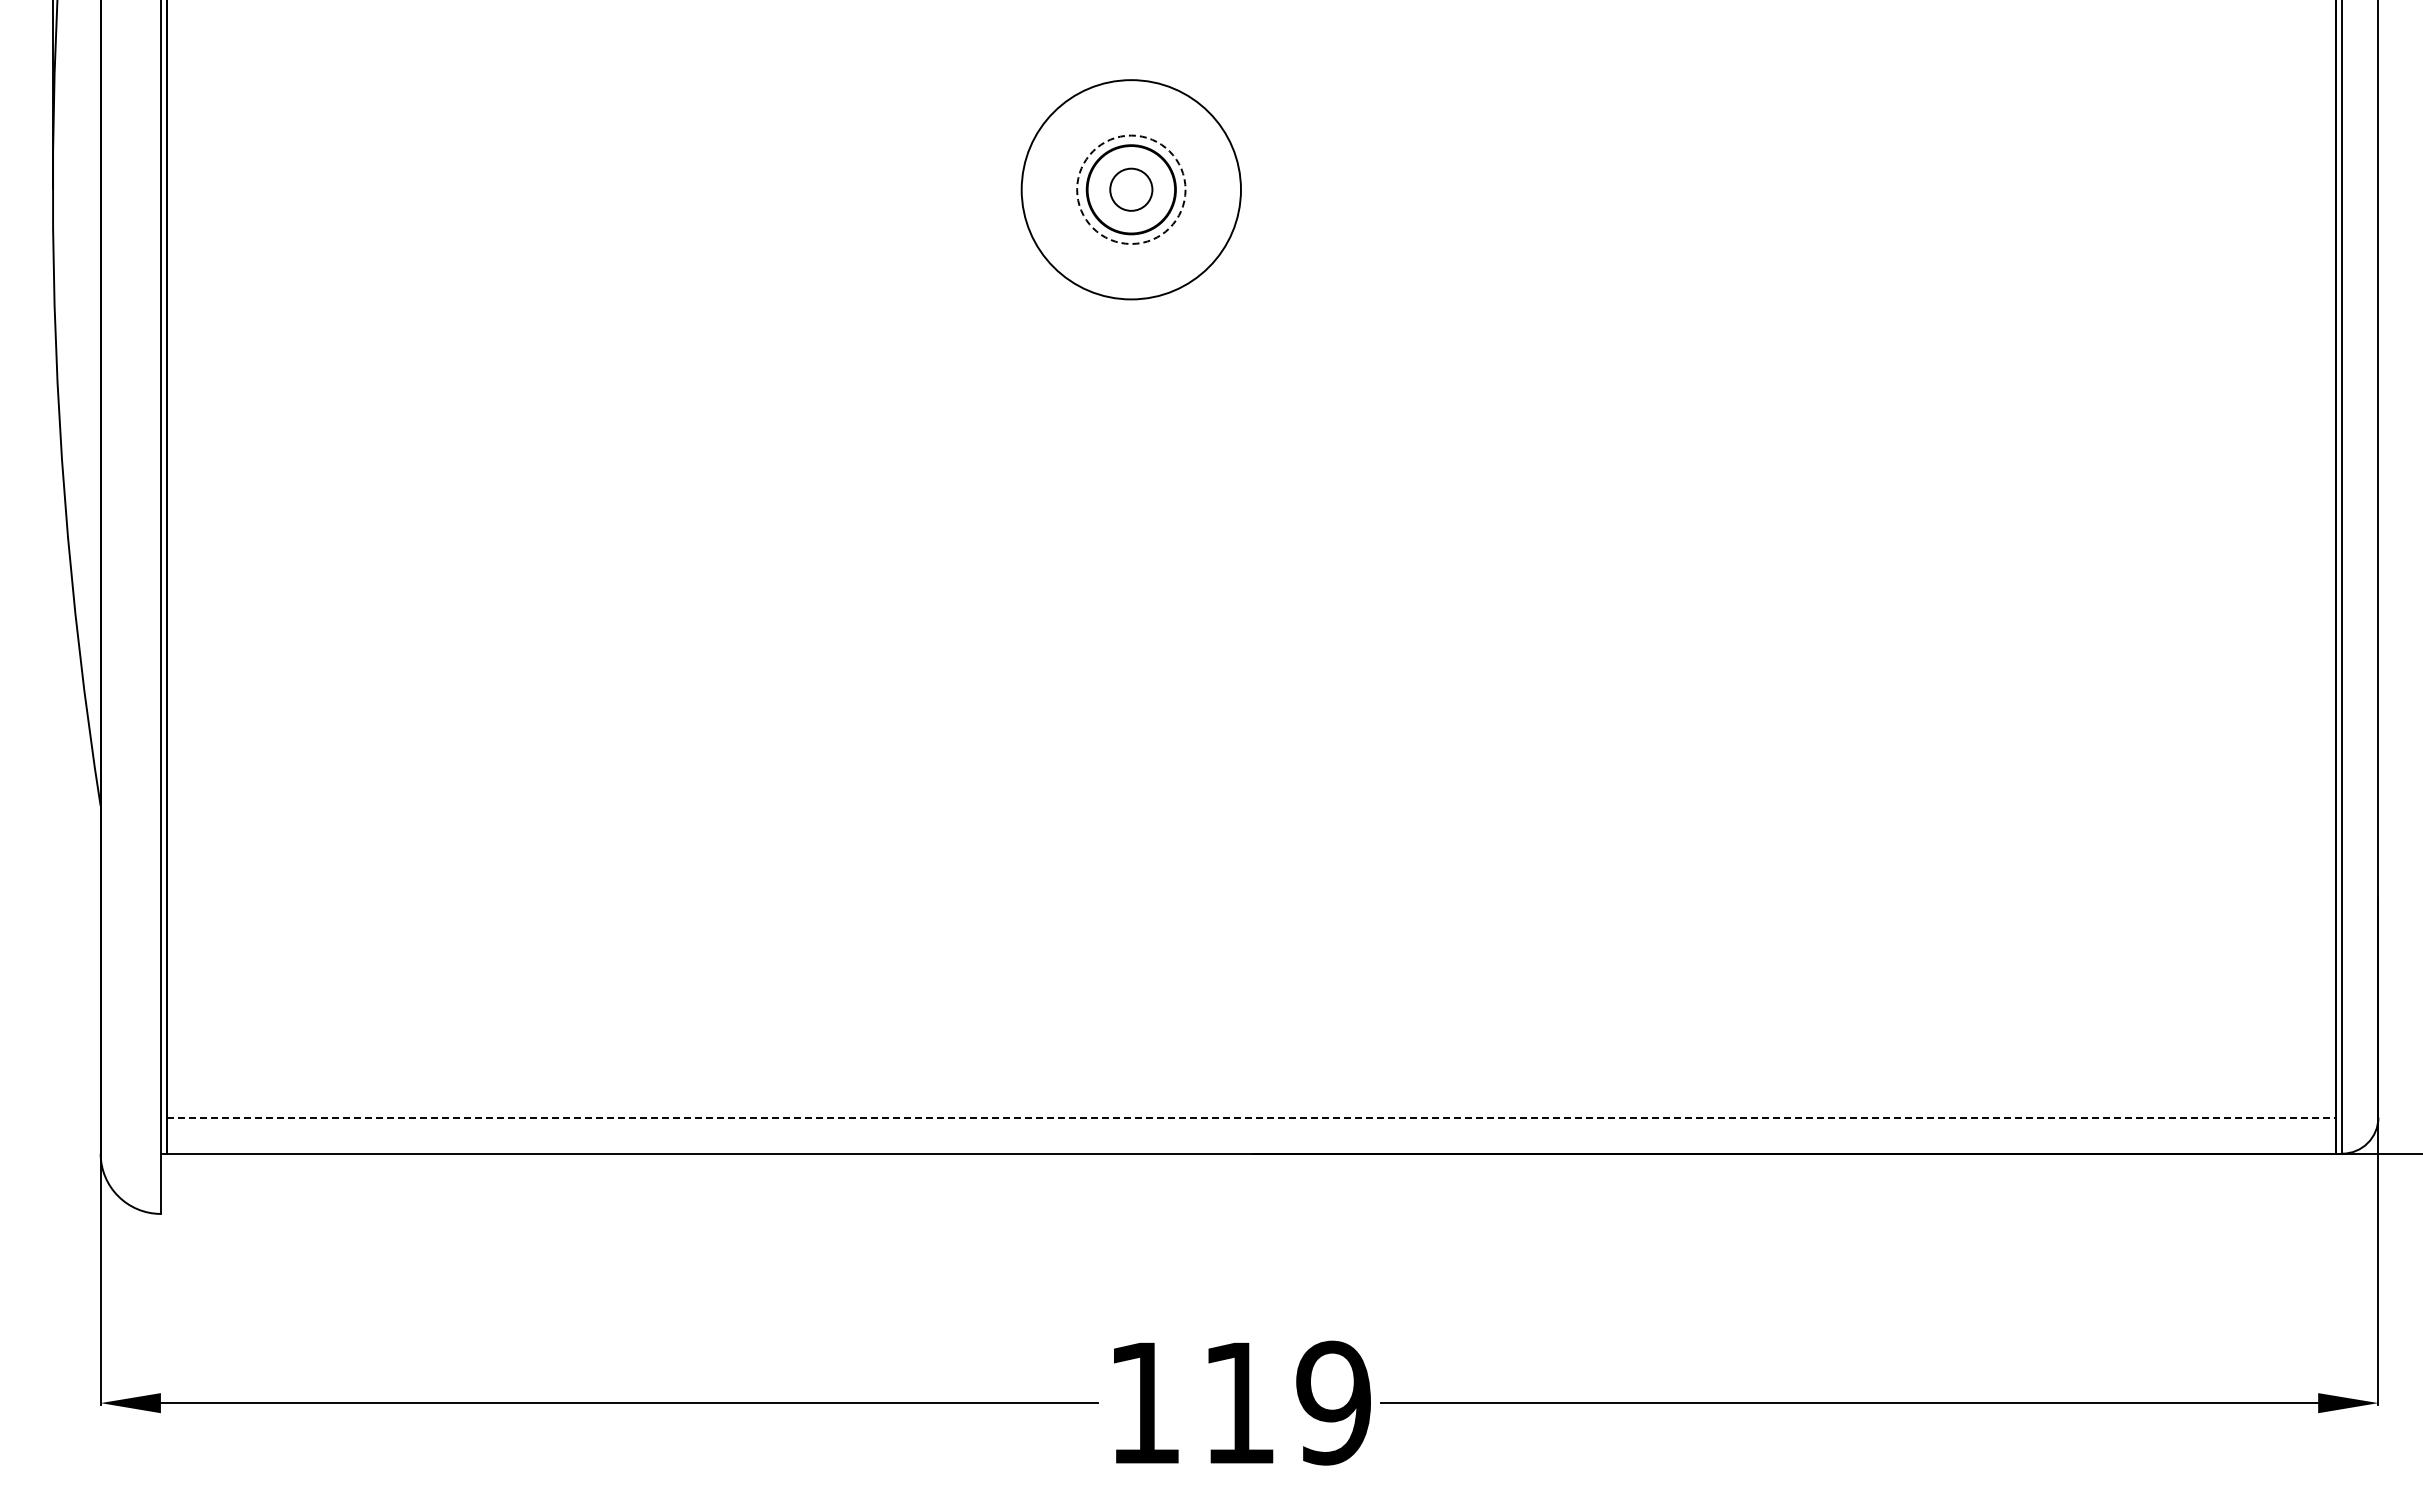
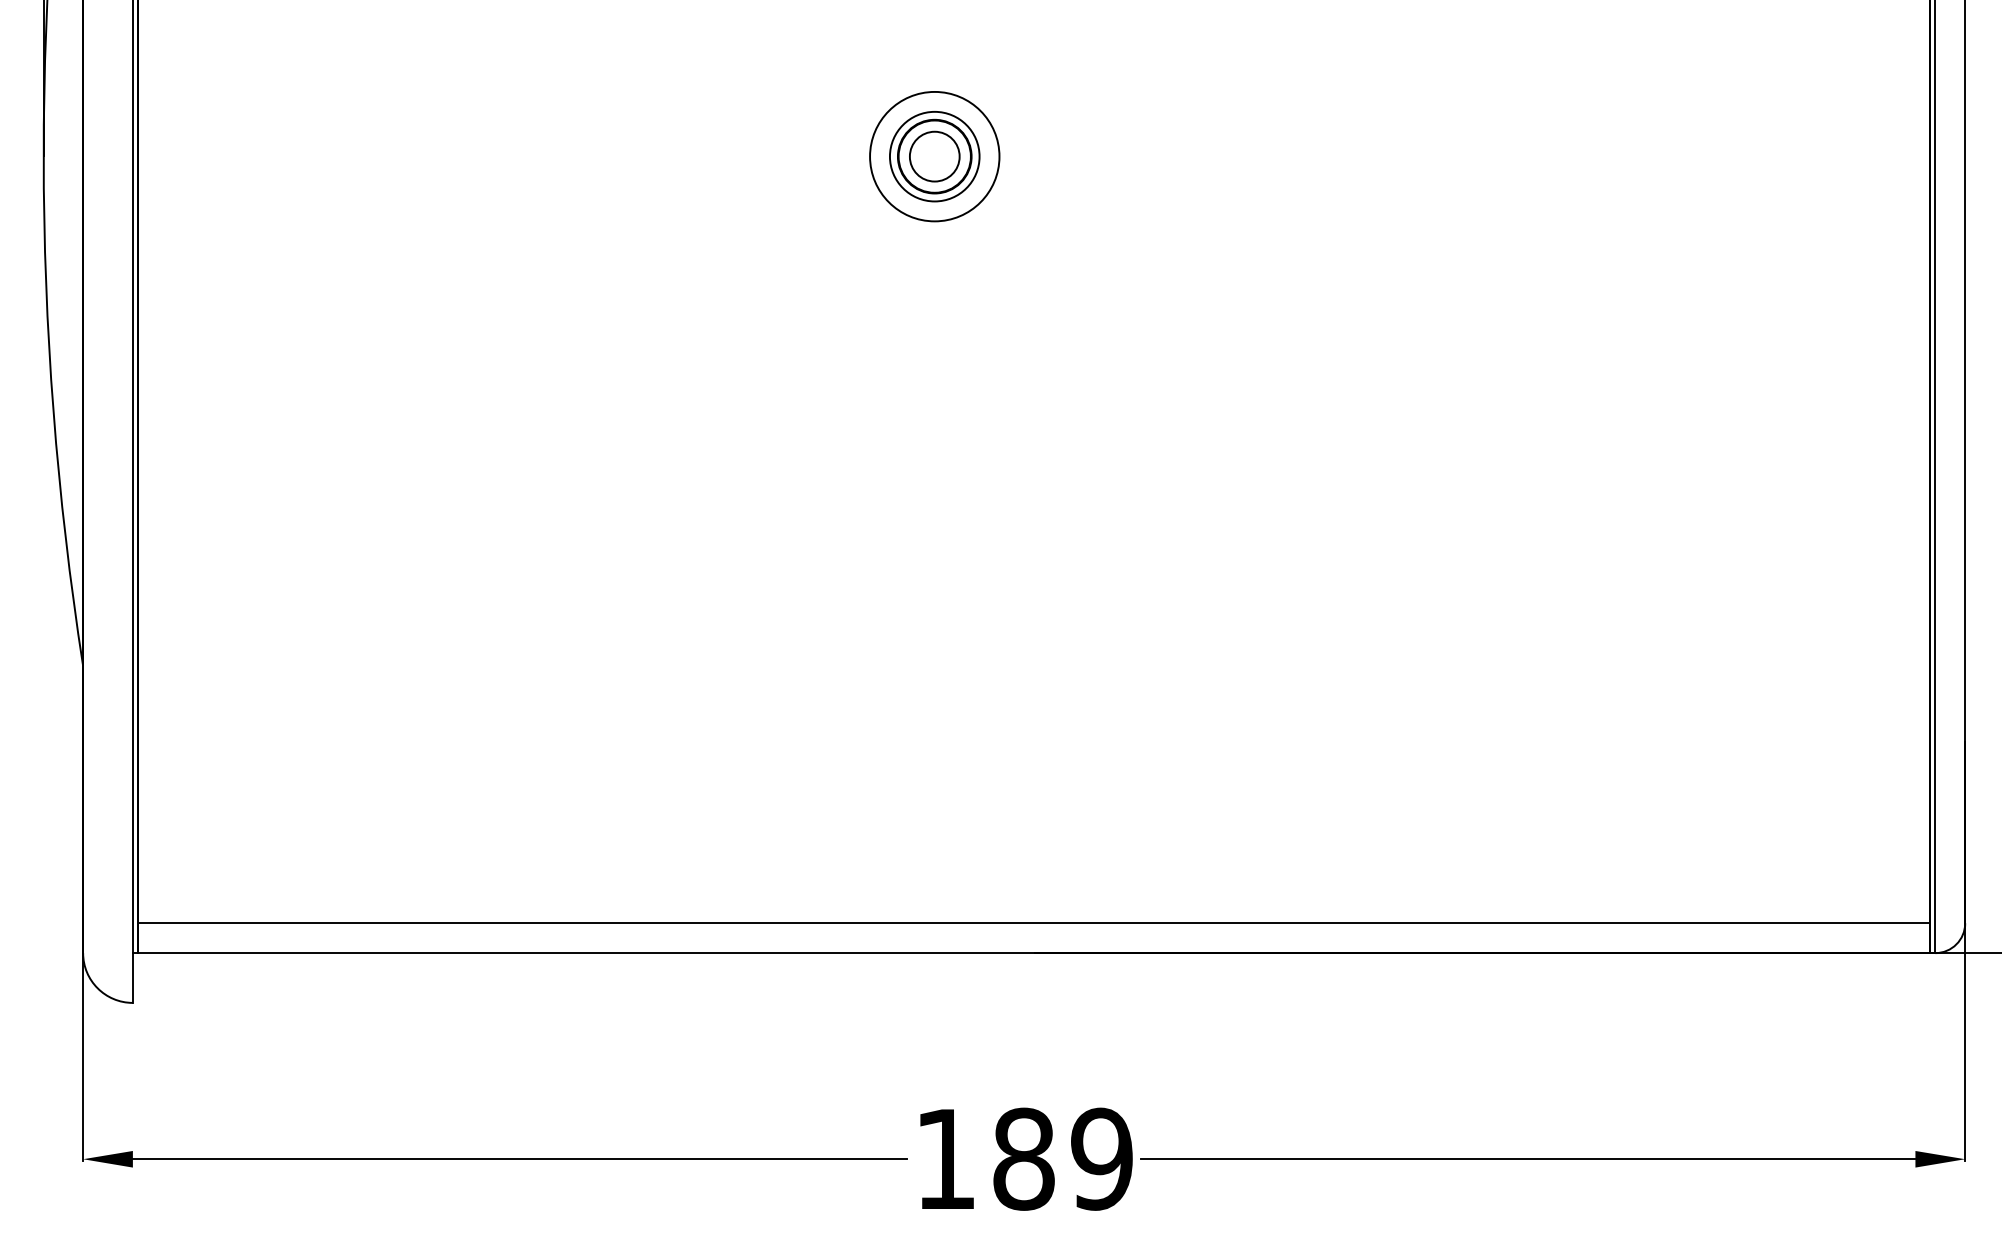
circle: (1131, 189) -> (934, 156), dashed -> solid
circle: (1131, 189) -> (934, 156), size x0.71
circle: (1131, 189) -> (934, 156), size x1.43
line: (1252, 1117) -> (1034, 923), dashed -> solid
text: (1239, 1402) -> (1024, 1158), 119 -> 189

